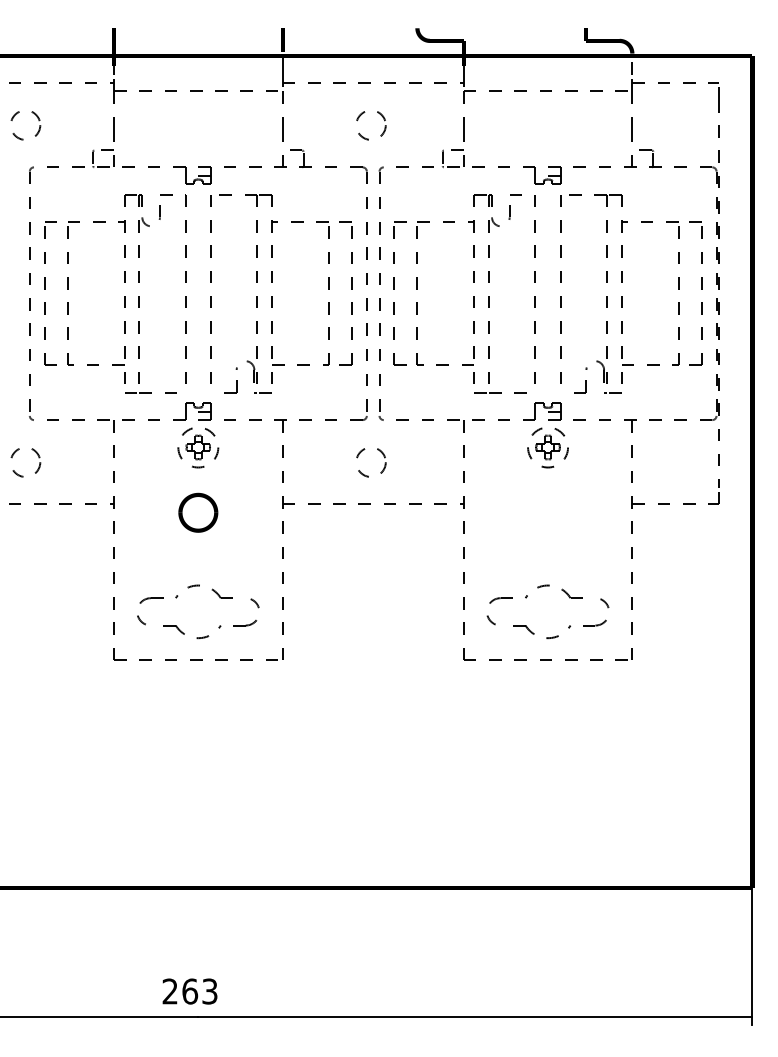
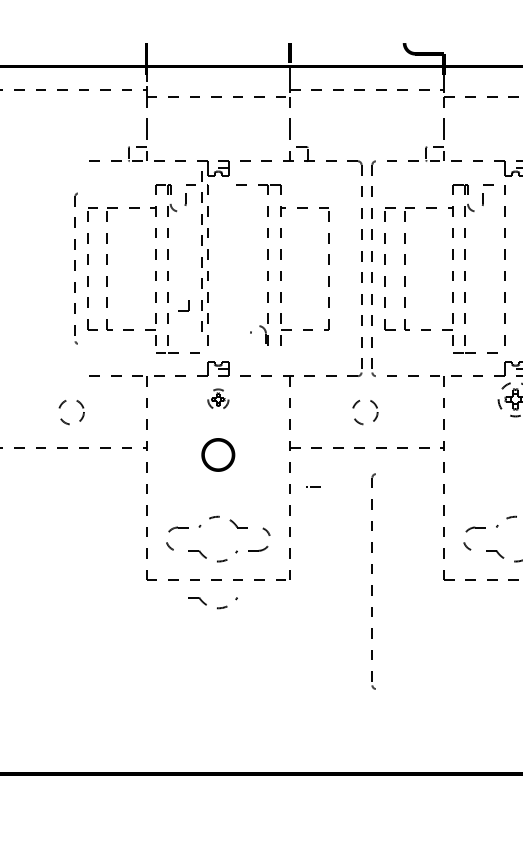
circle: (25, 125) -> (71, 125), removed
circle: (371, 125) -> (365, 125), removed
line: (210, 282) -> (201, 245), moved
part: (351, 289) -> (348, 265), removed
part: (31, 293) -> (76, 268), size x0.7
part: (230, 386) -> (183, 305), moved
line: (262, 392) -> (312, 487), moved
part: (198, 447) -> (218, 399), size x0.6
part: (380, 661) -> (373, 581), added
part: (196, 692) -> (216, 607), added

